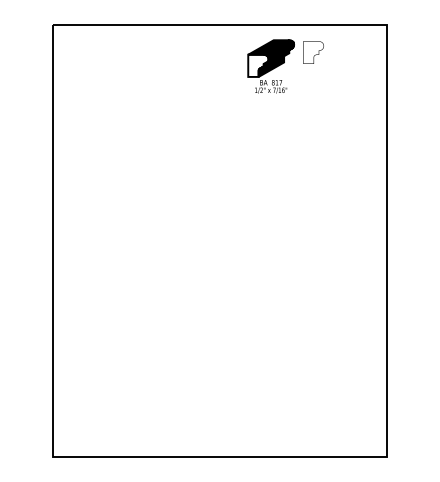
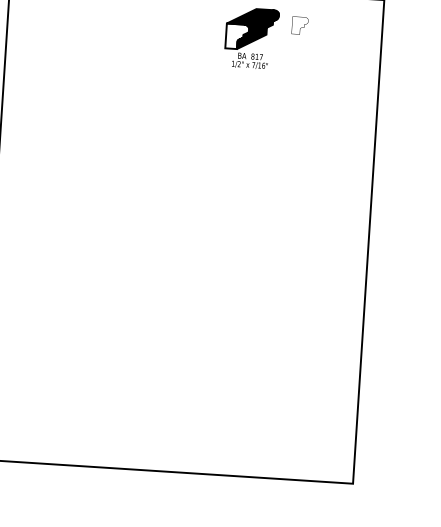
part: (313, 52) -> (300, 25), size x0.7

